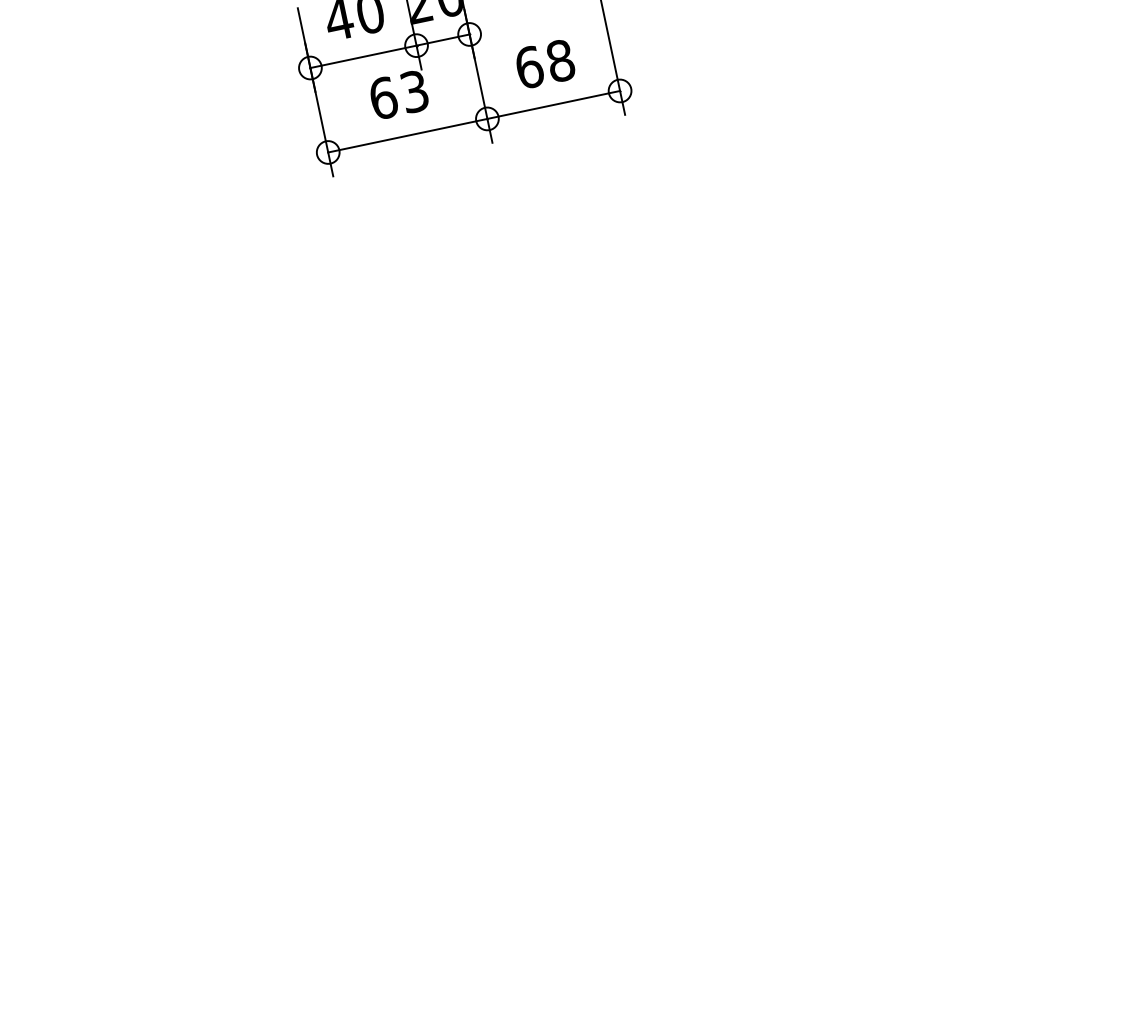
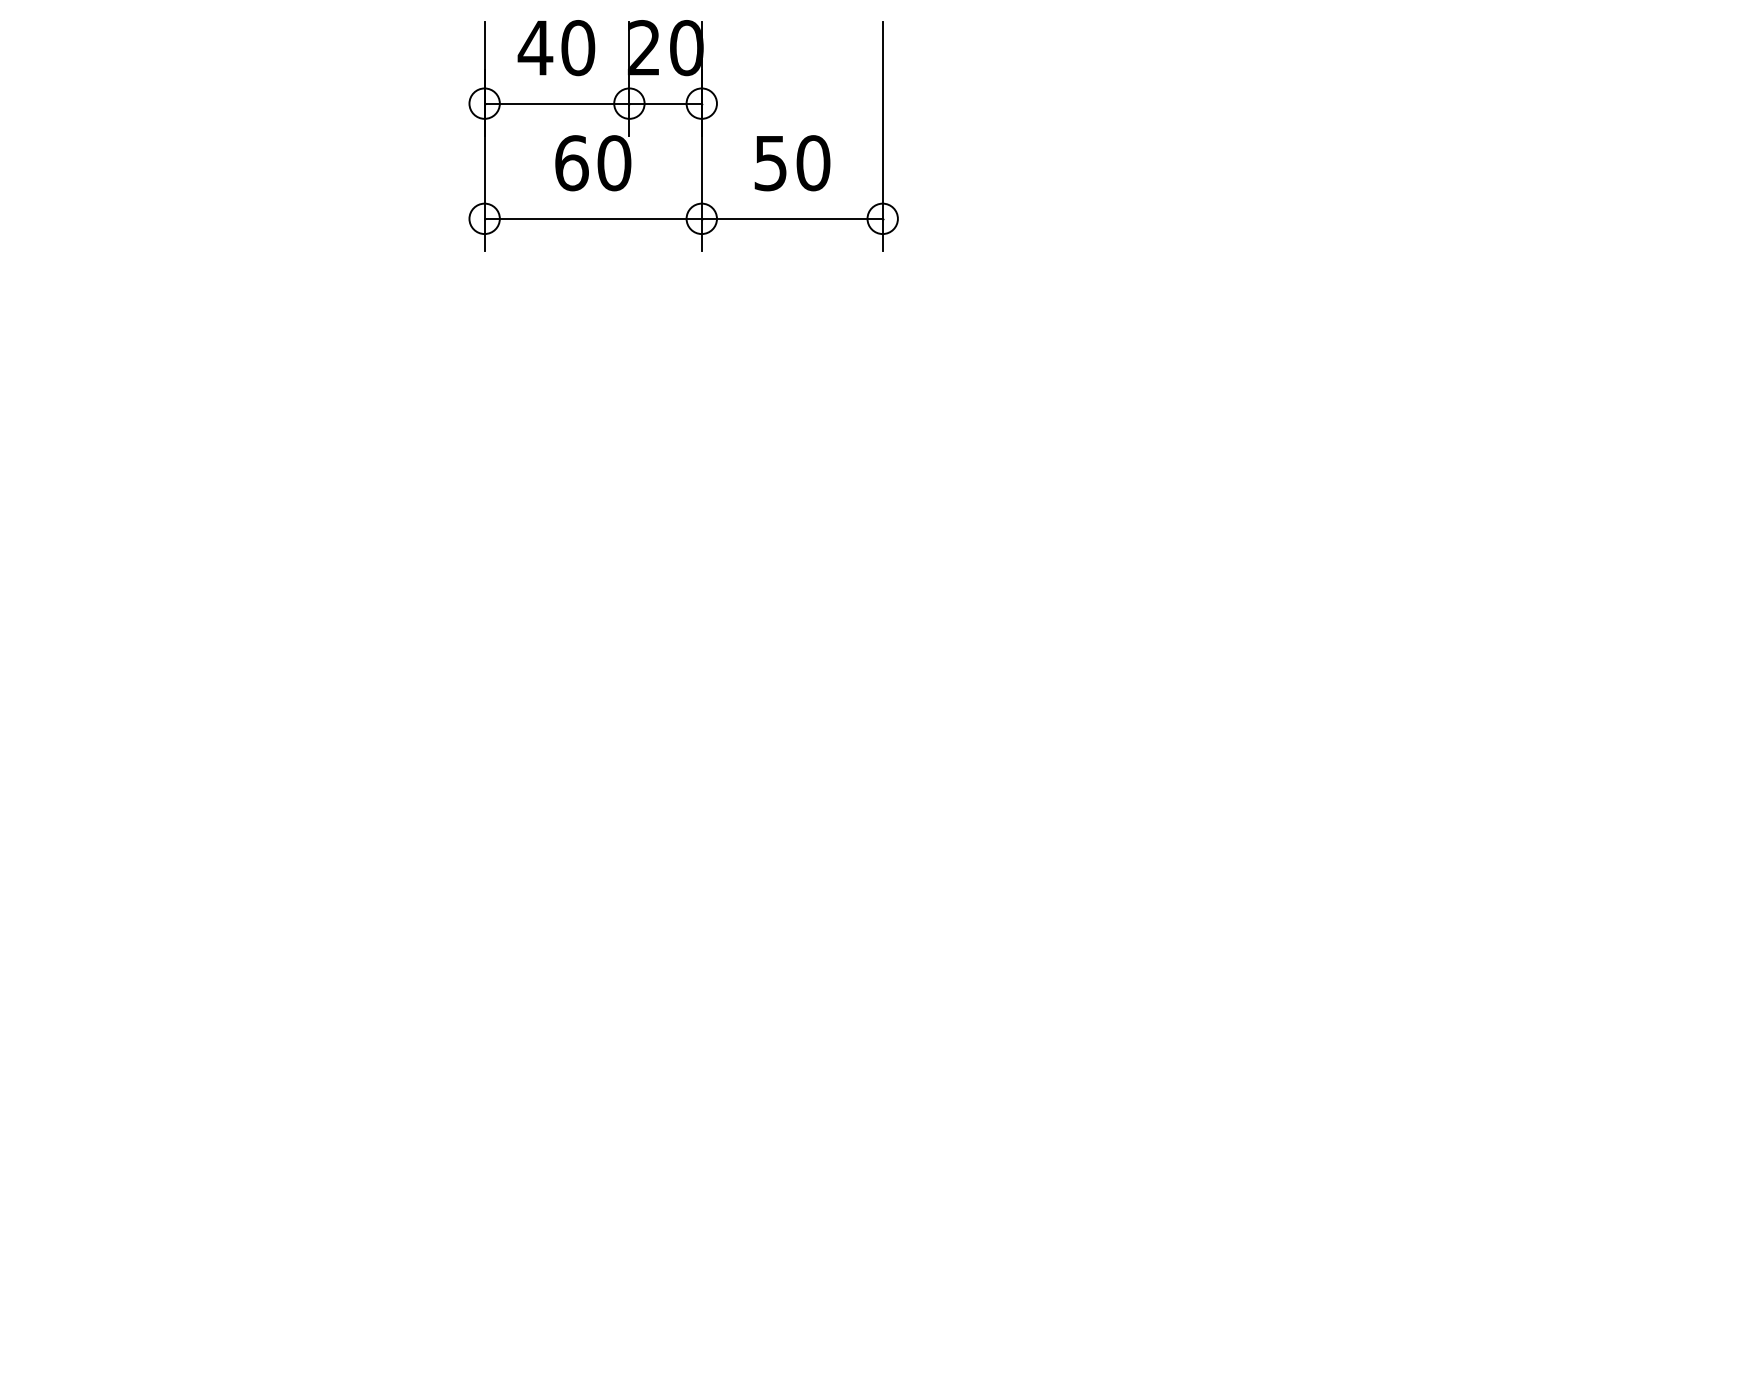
text: (545, 64) -> (792, 163), 68 -> 50
text: (414, 91) -> (614, 163), 63 -> 60

